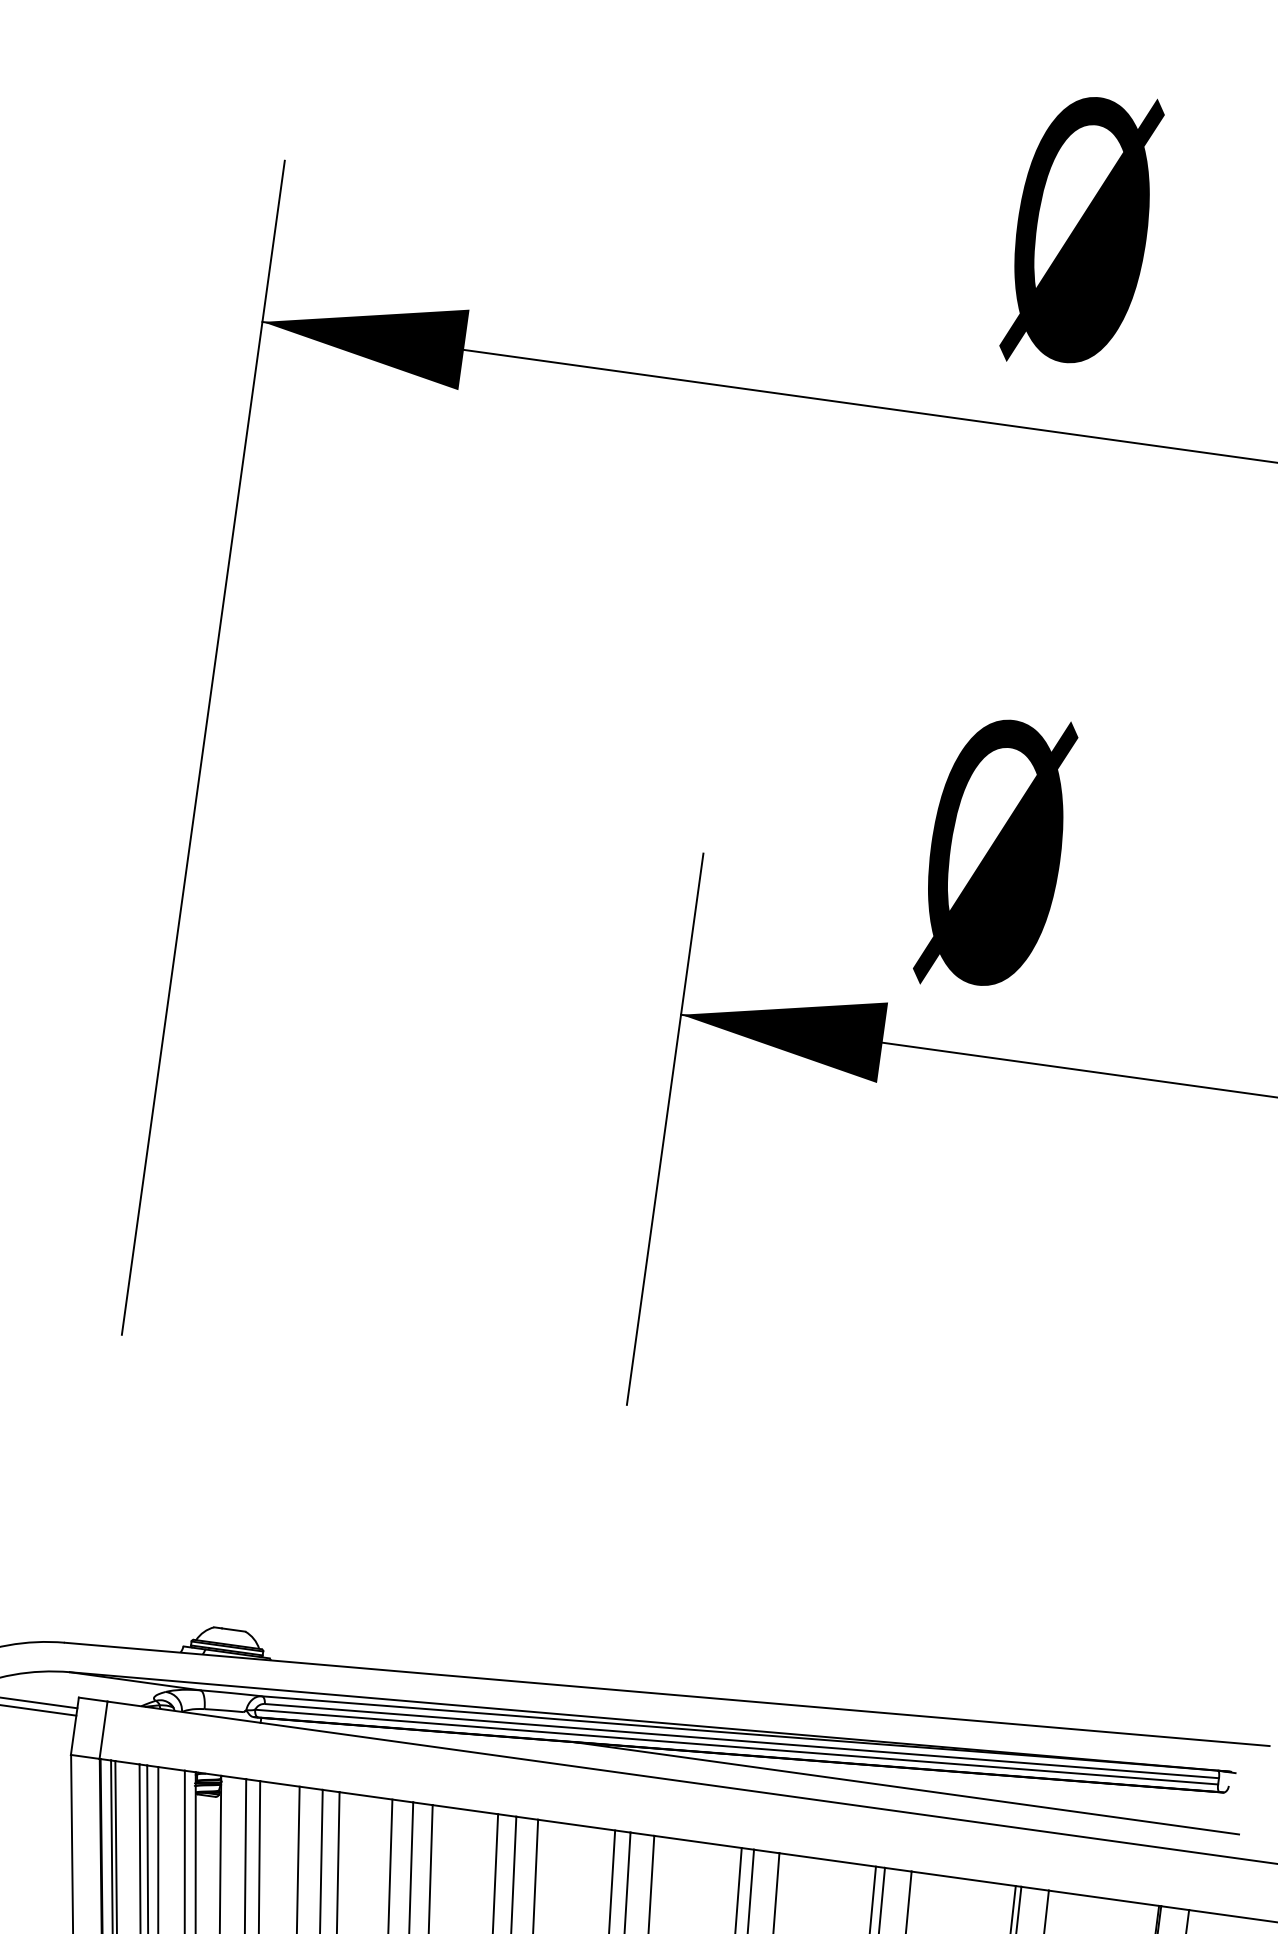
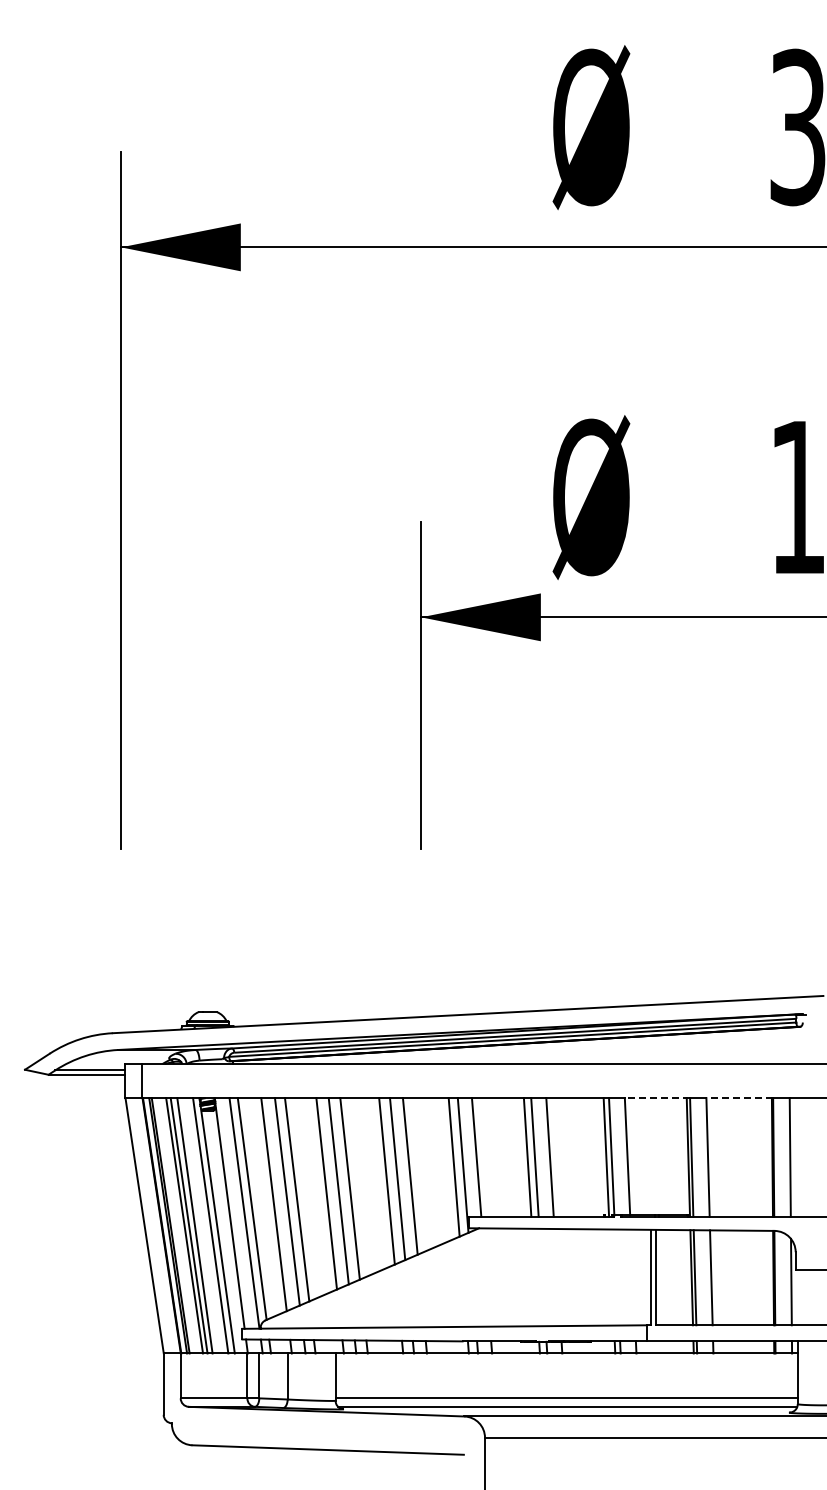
line: (905, 1787) -> (614, 1049), removed
line: (966, 1879) -> (657, 1098), solid -> dashed
line: (1104, 1899) -> (739, 1098), solid -> dashed

